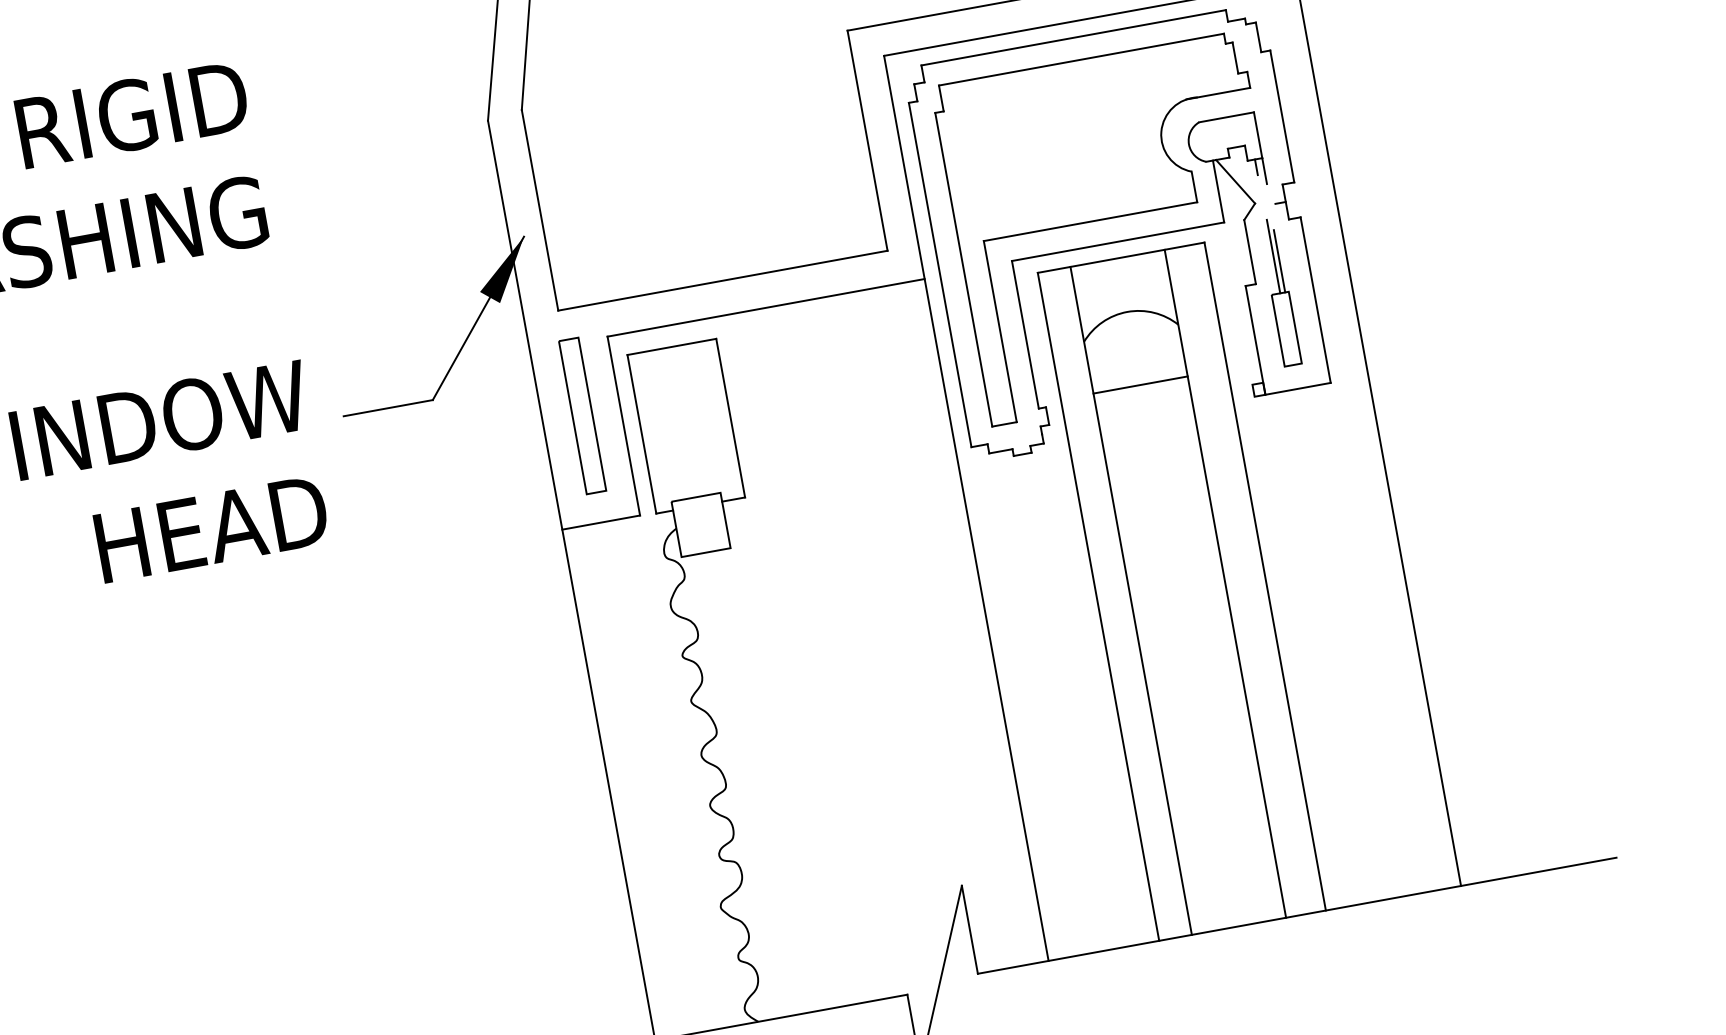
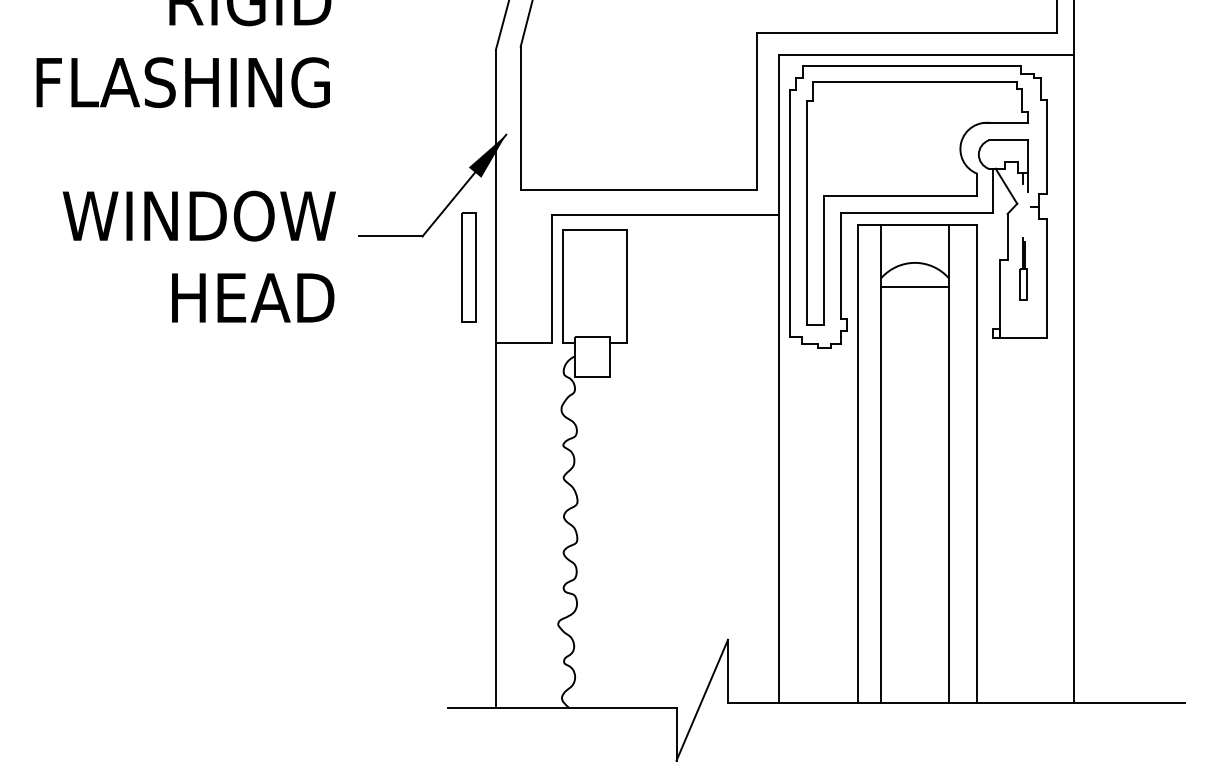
part: (1278, 292) -> (1022, 268), size x0.6
line: (1139, 385) -> (914, 287), moved
part: (581, 416) -> (468, 267), moved

